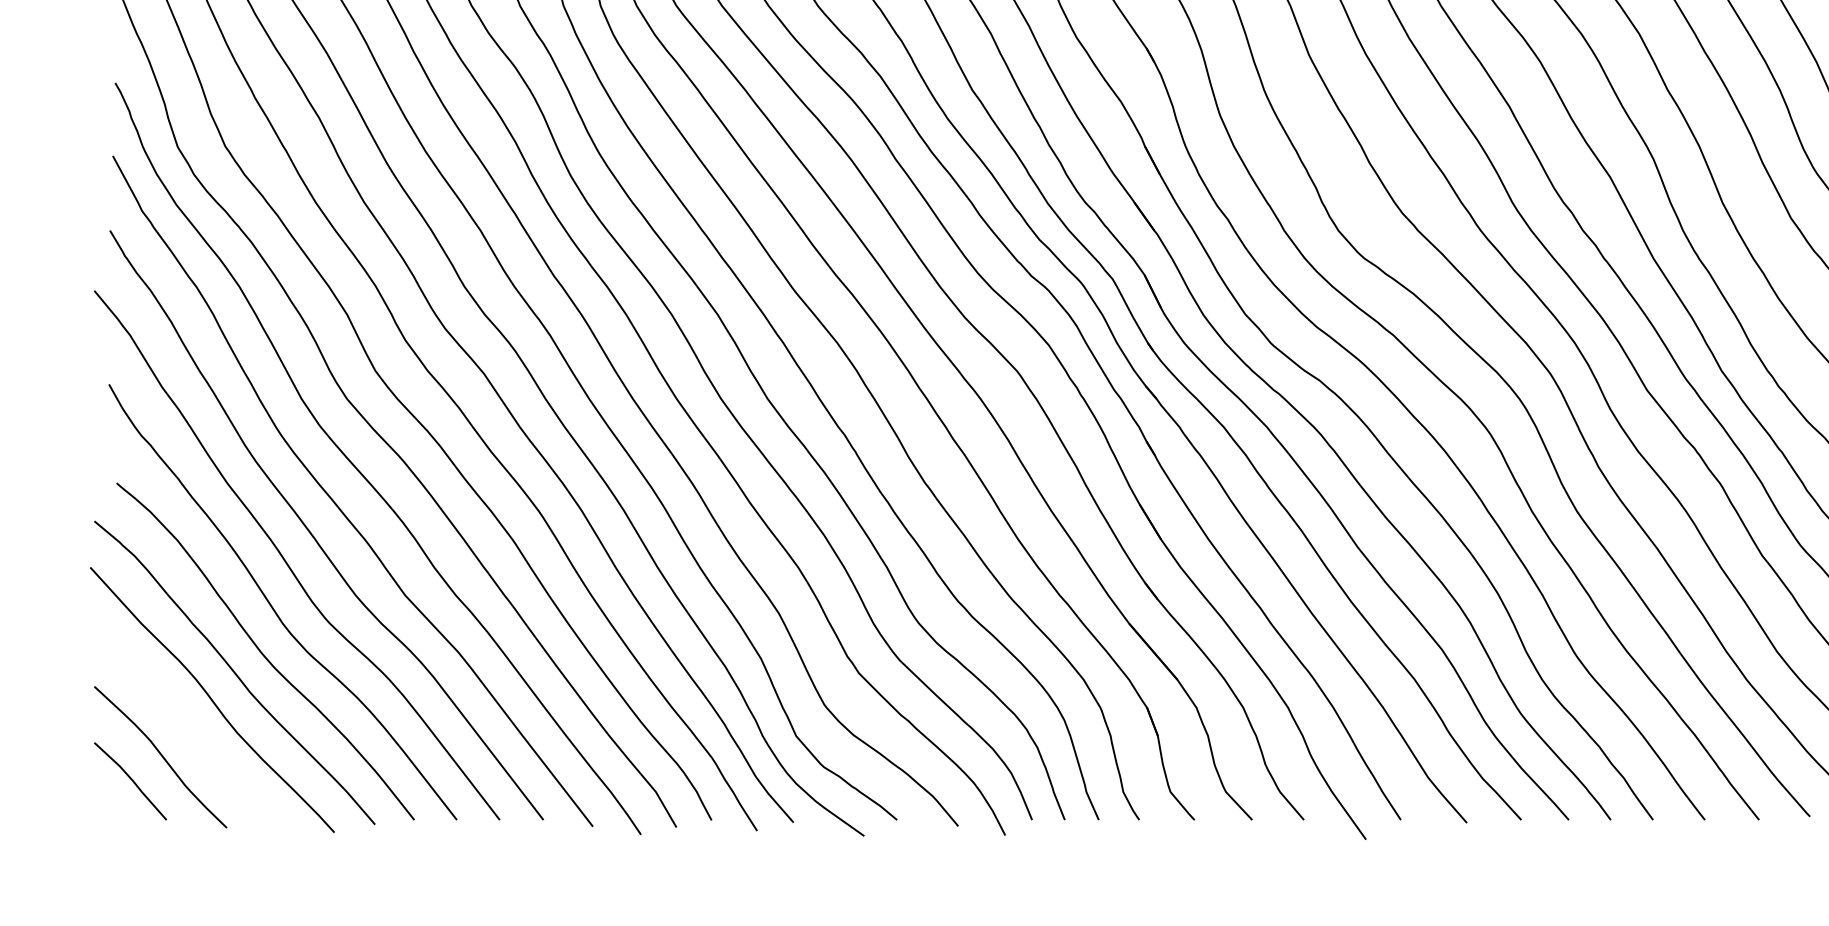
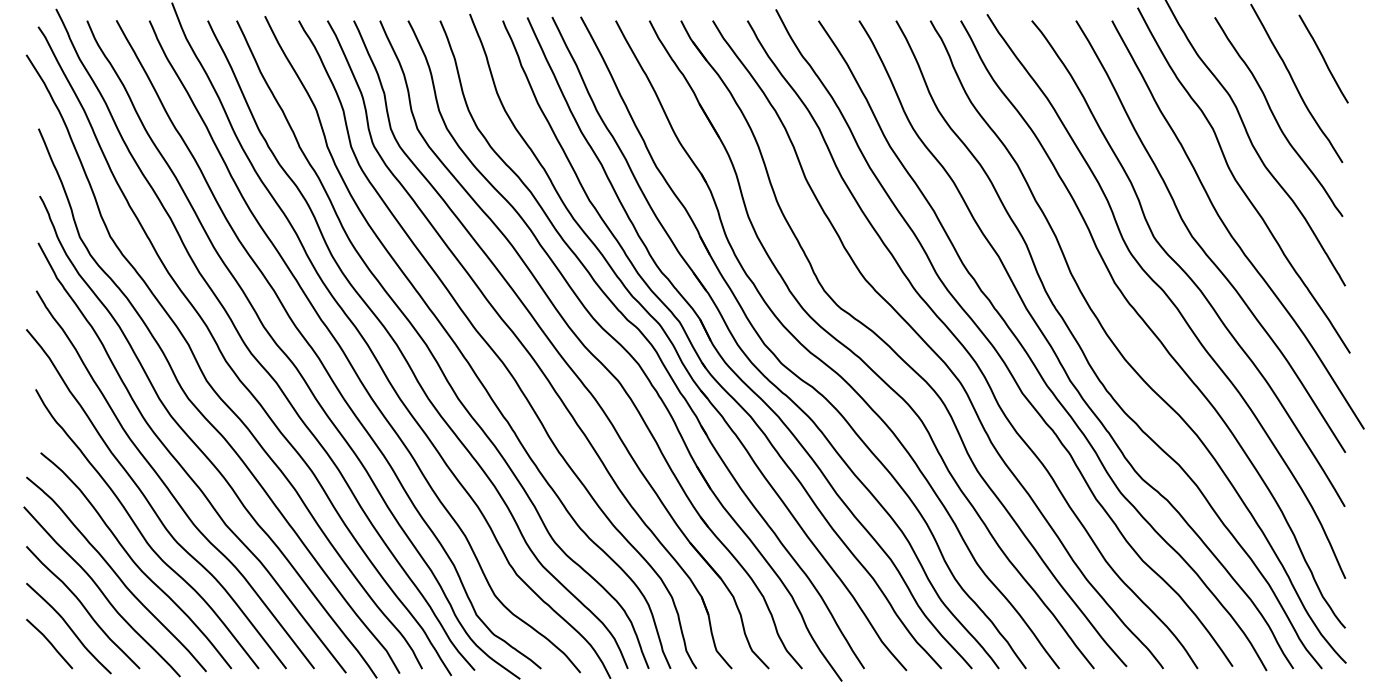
curve: (183, 724) -> (83, 607), added

